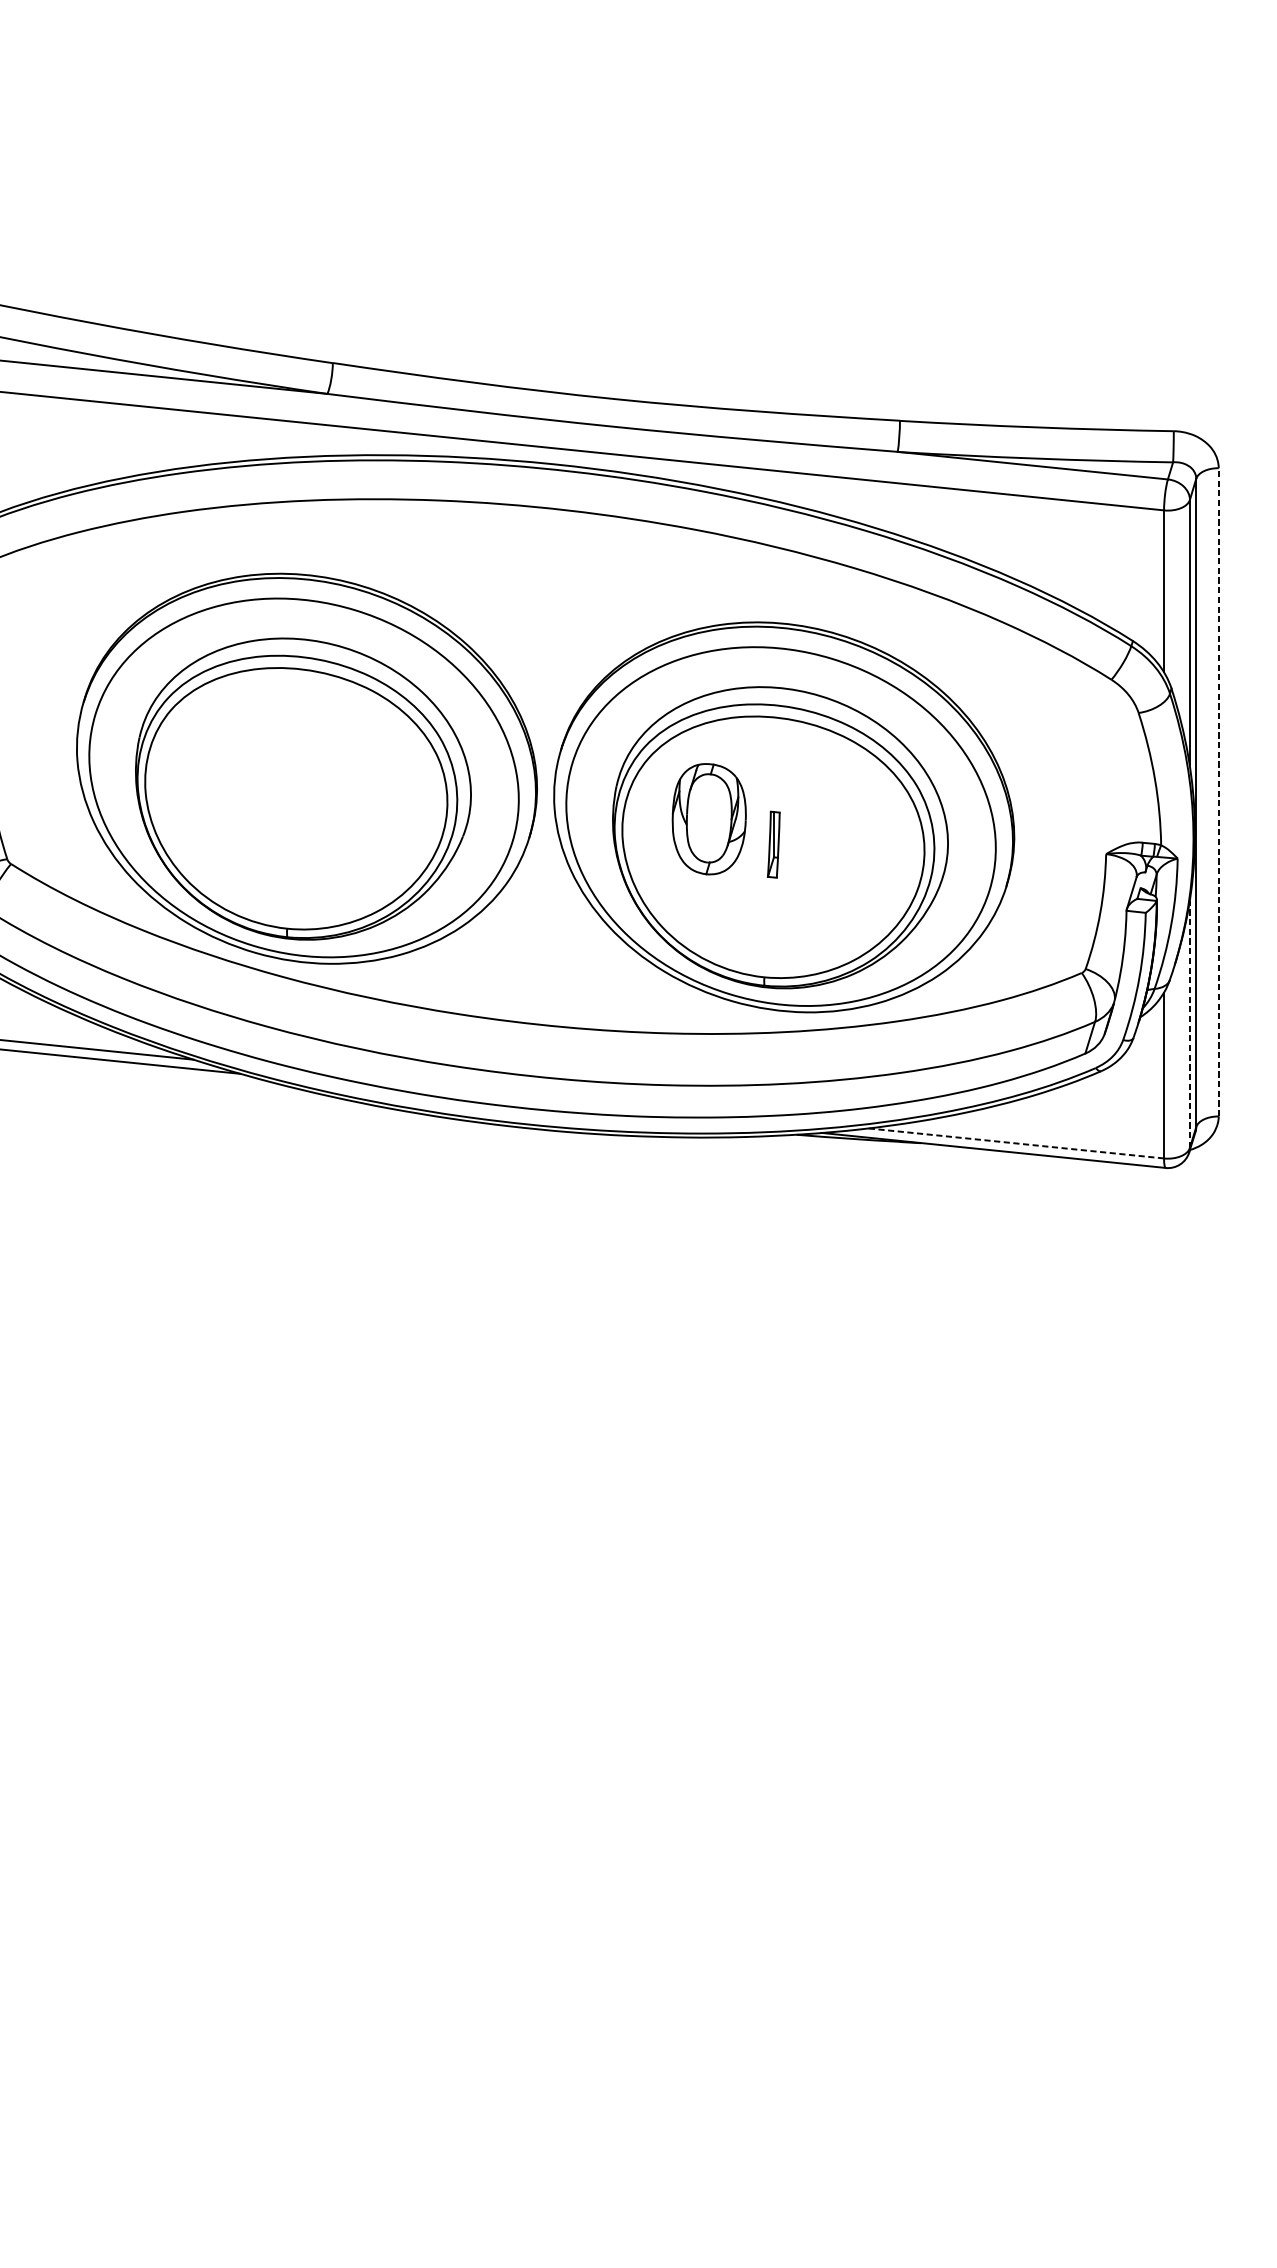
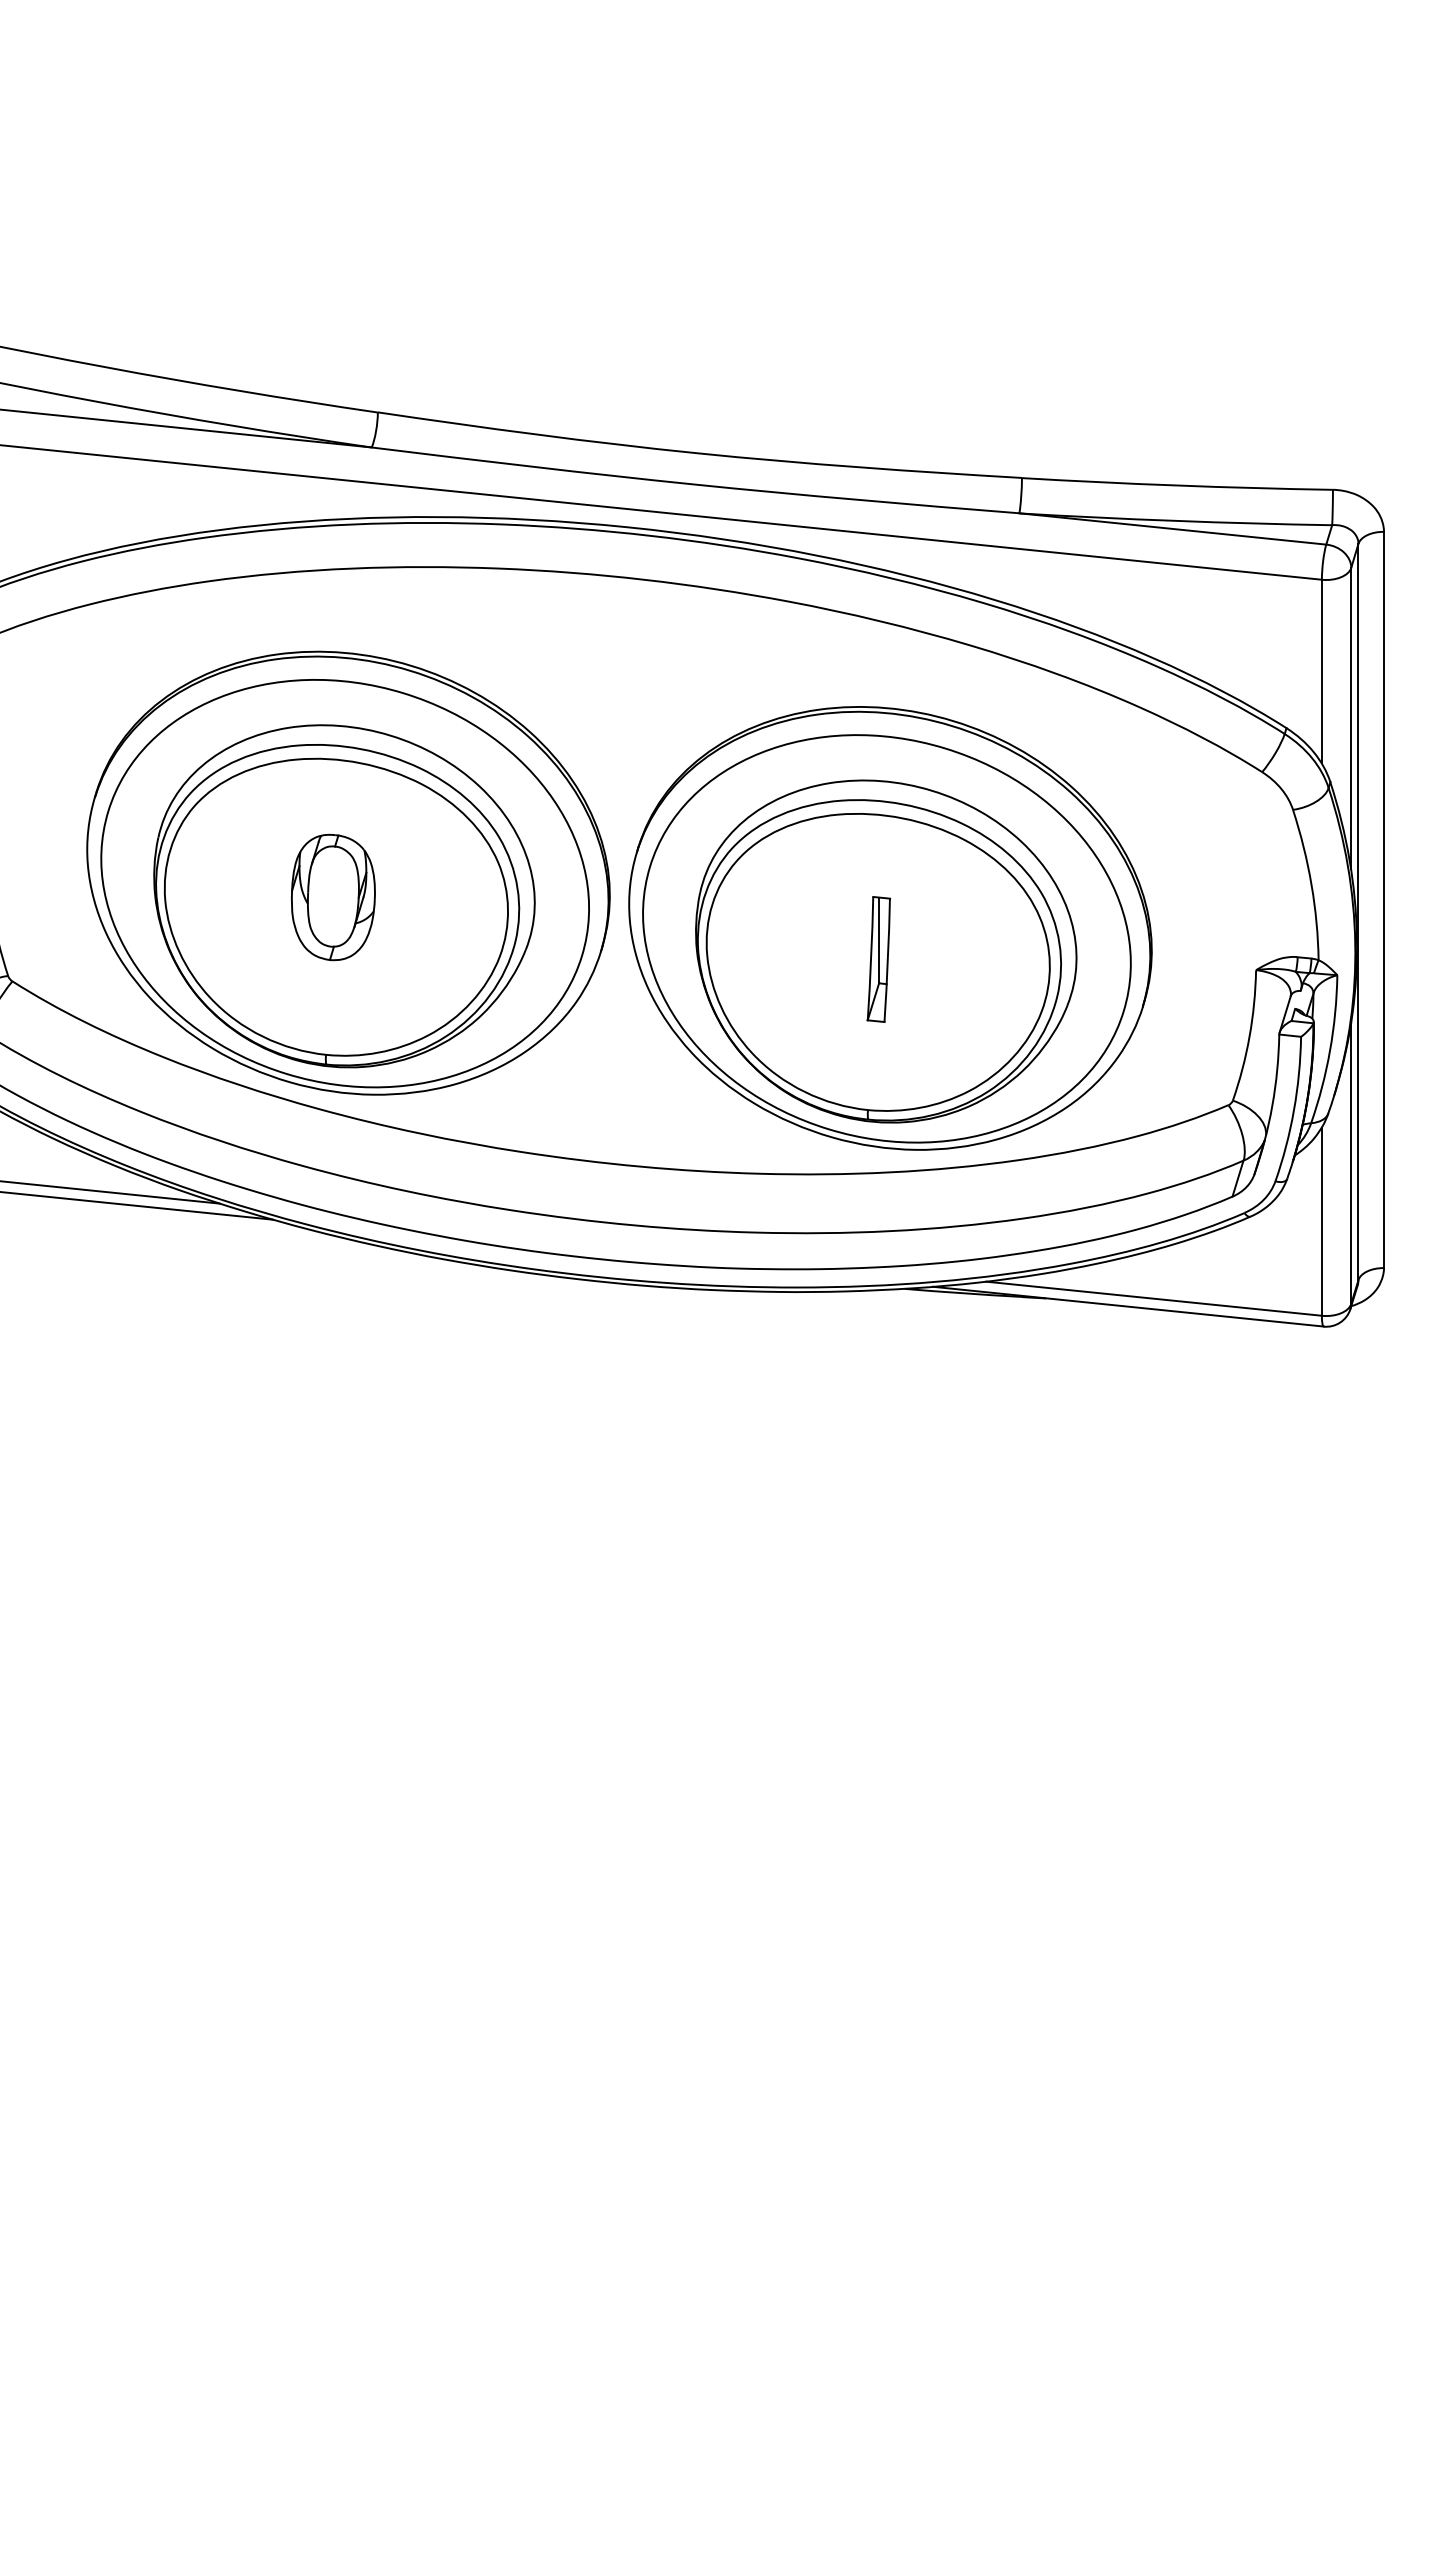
line: (1219, 791) -> (1384, 899), dashed -> solid
part: (709, 819) -> (333, 897), moved
part: (773, 844) -> (878, 959), size x1.67
line: (1190, 1024) -> (1351, 1163), dashed -> solid
line: (1016, 1143) -> (1154, 1298), dashed -> solid

